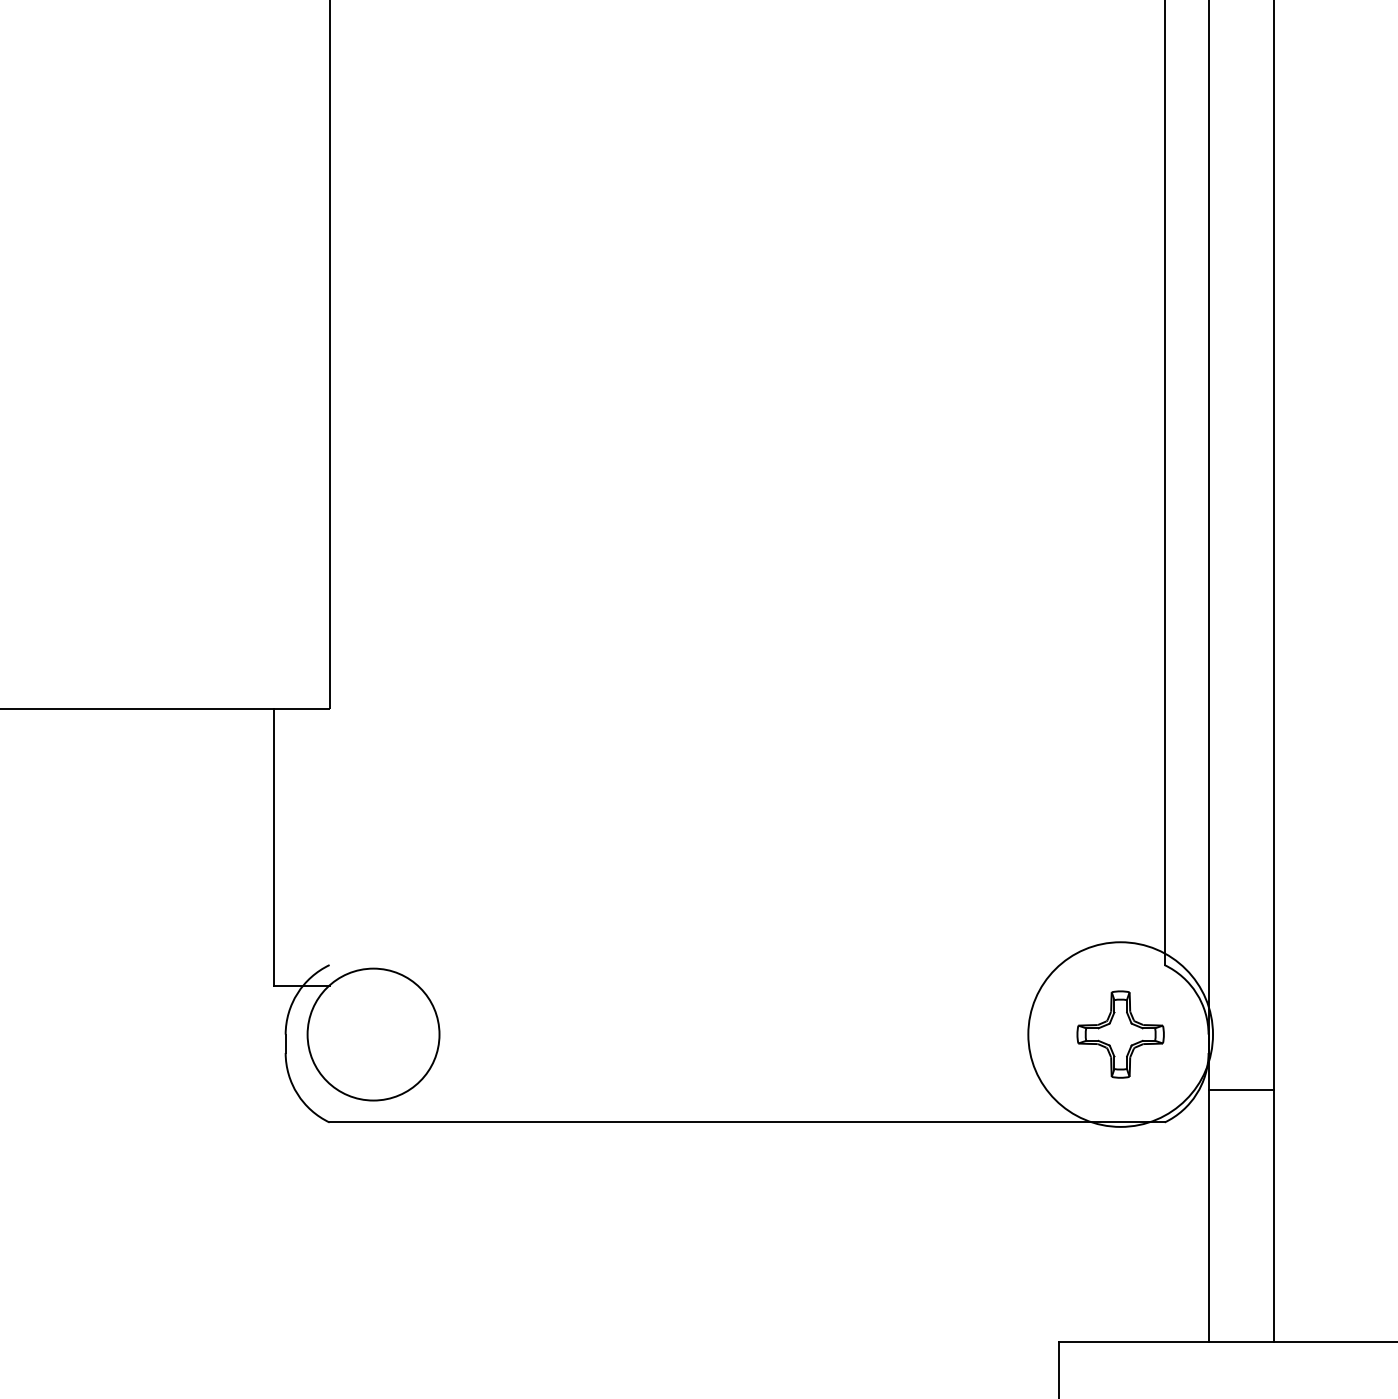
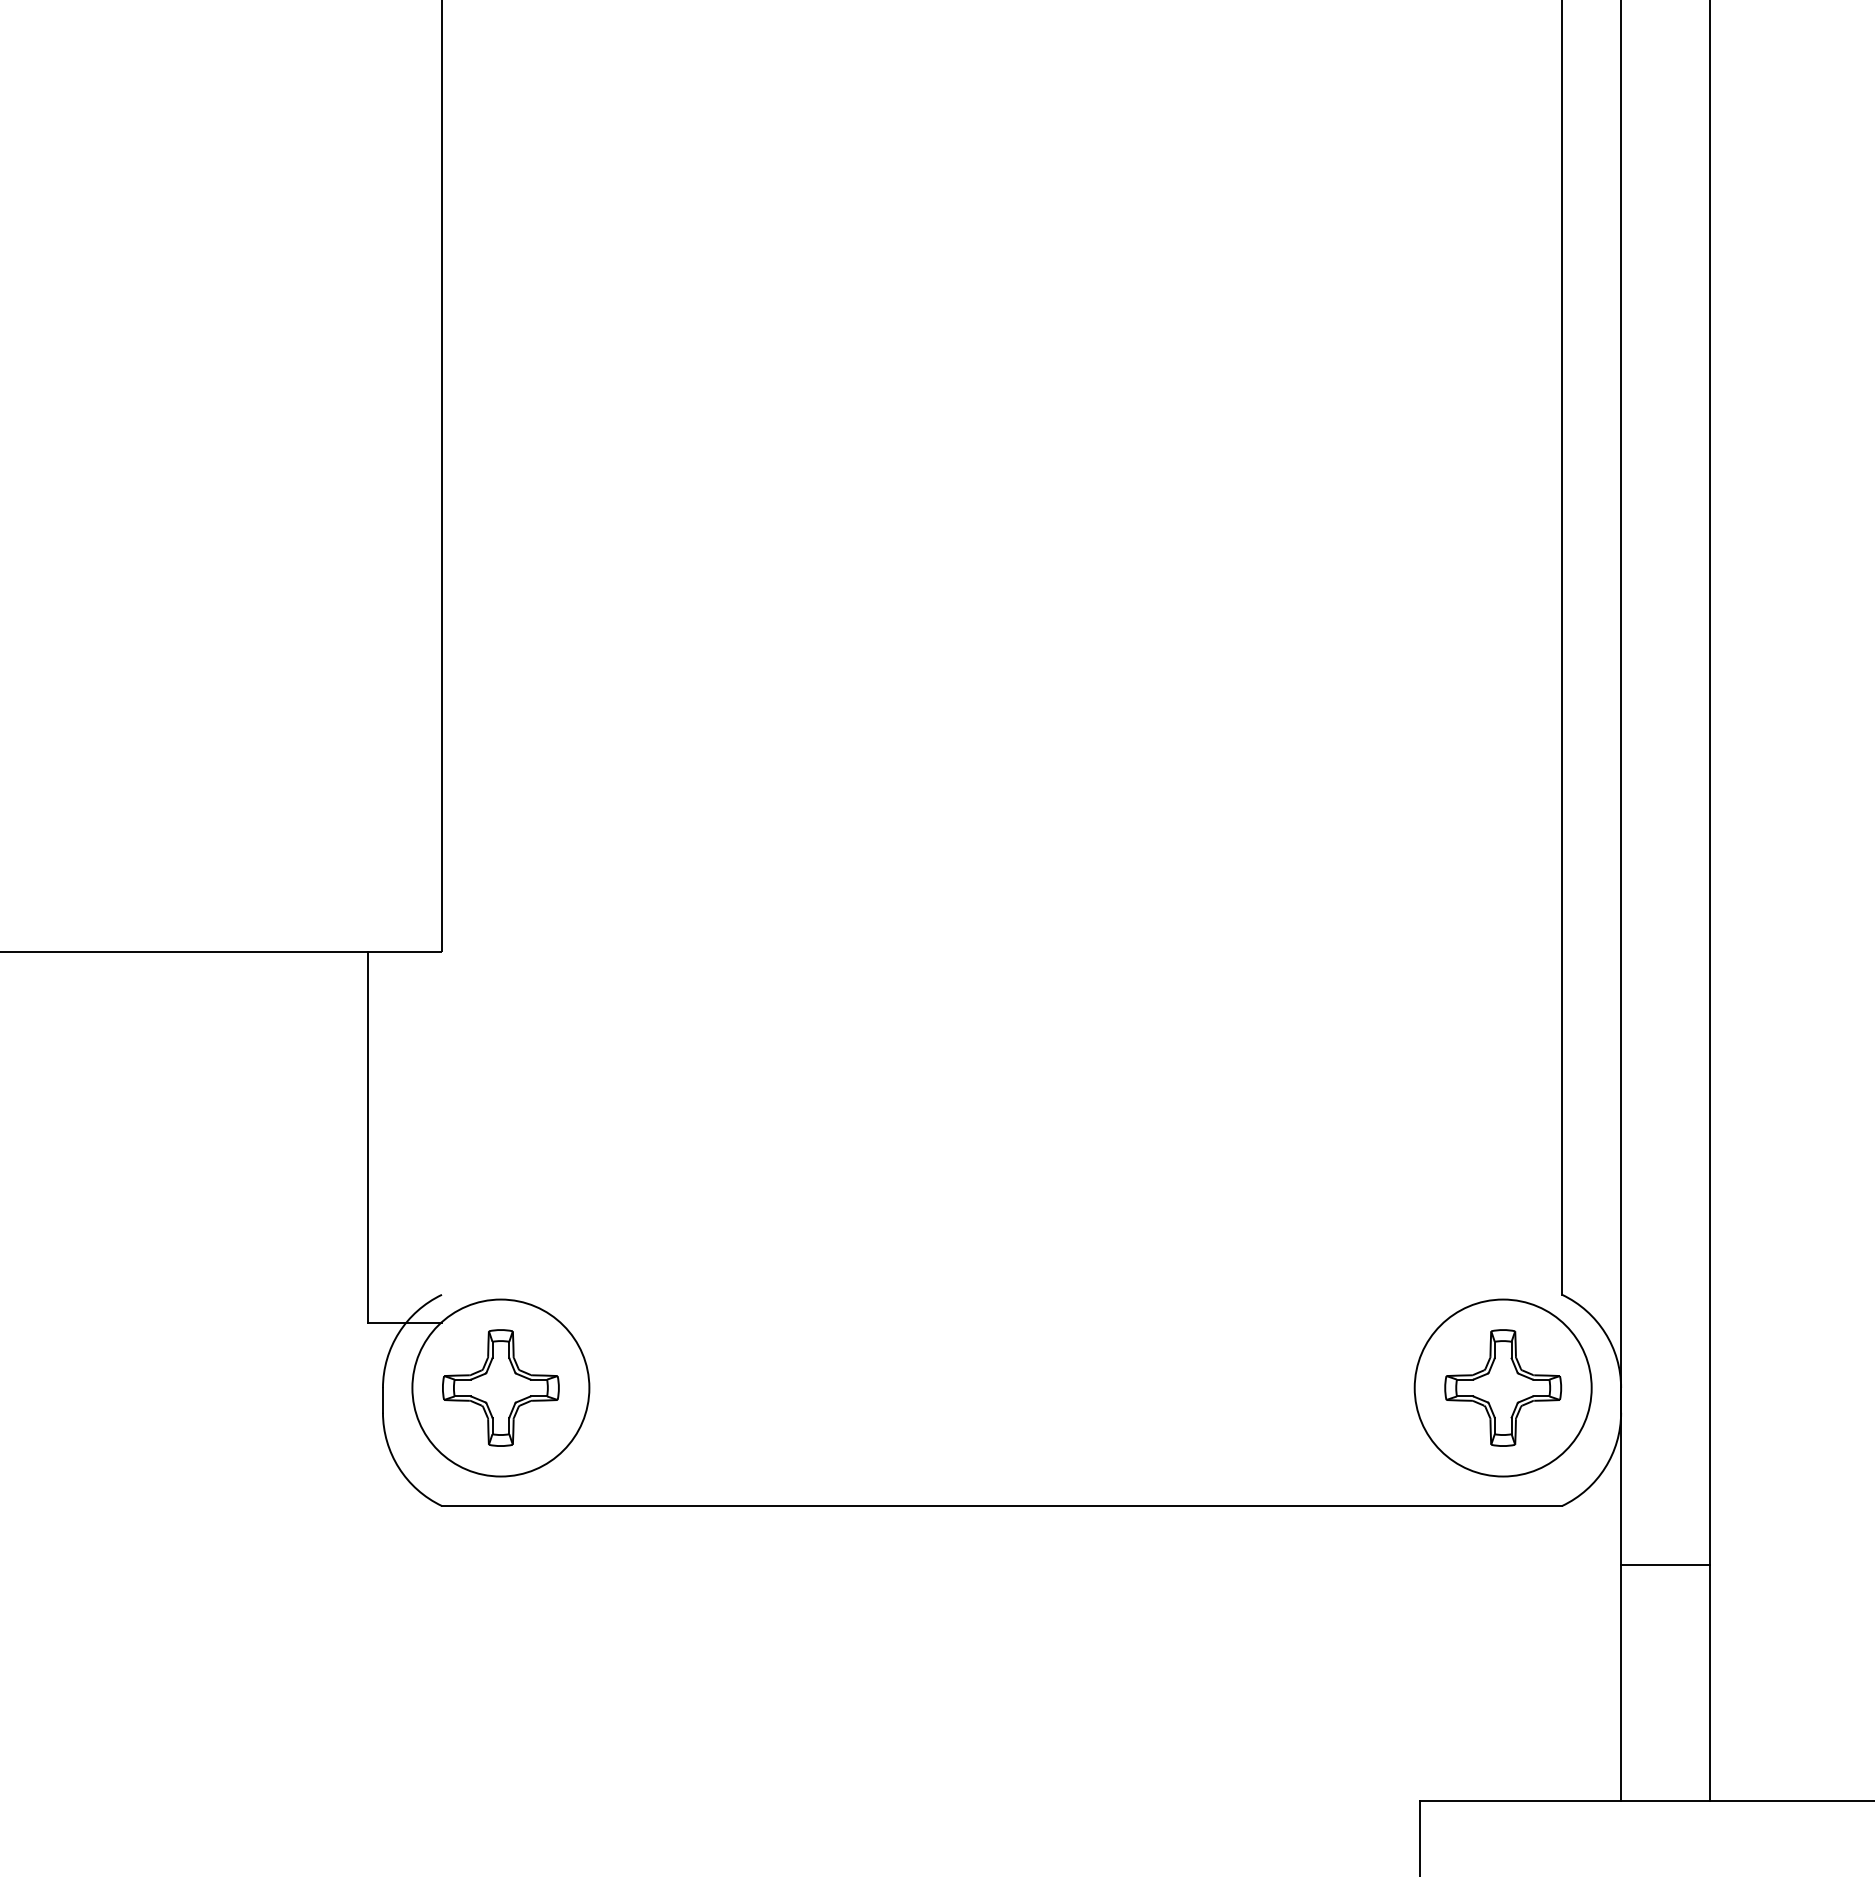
part: (373, 1034) -> (500, 1387), added
circle: (1120, 1034) -> (1502, 1387), size x0.71
line: (1241, 1089) -> (1665, 1564), moved

